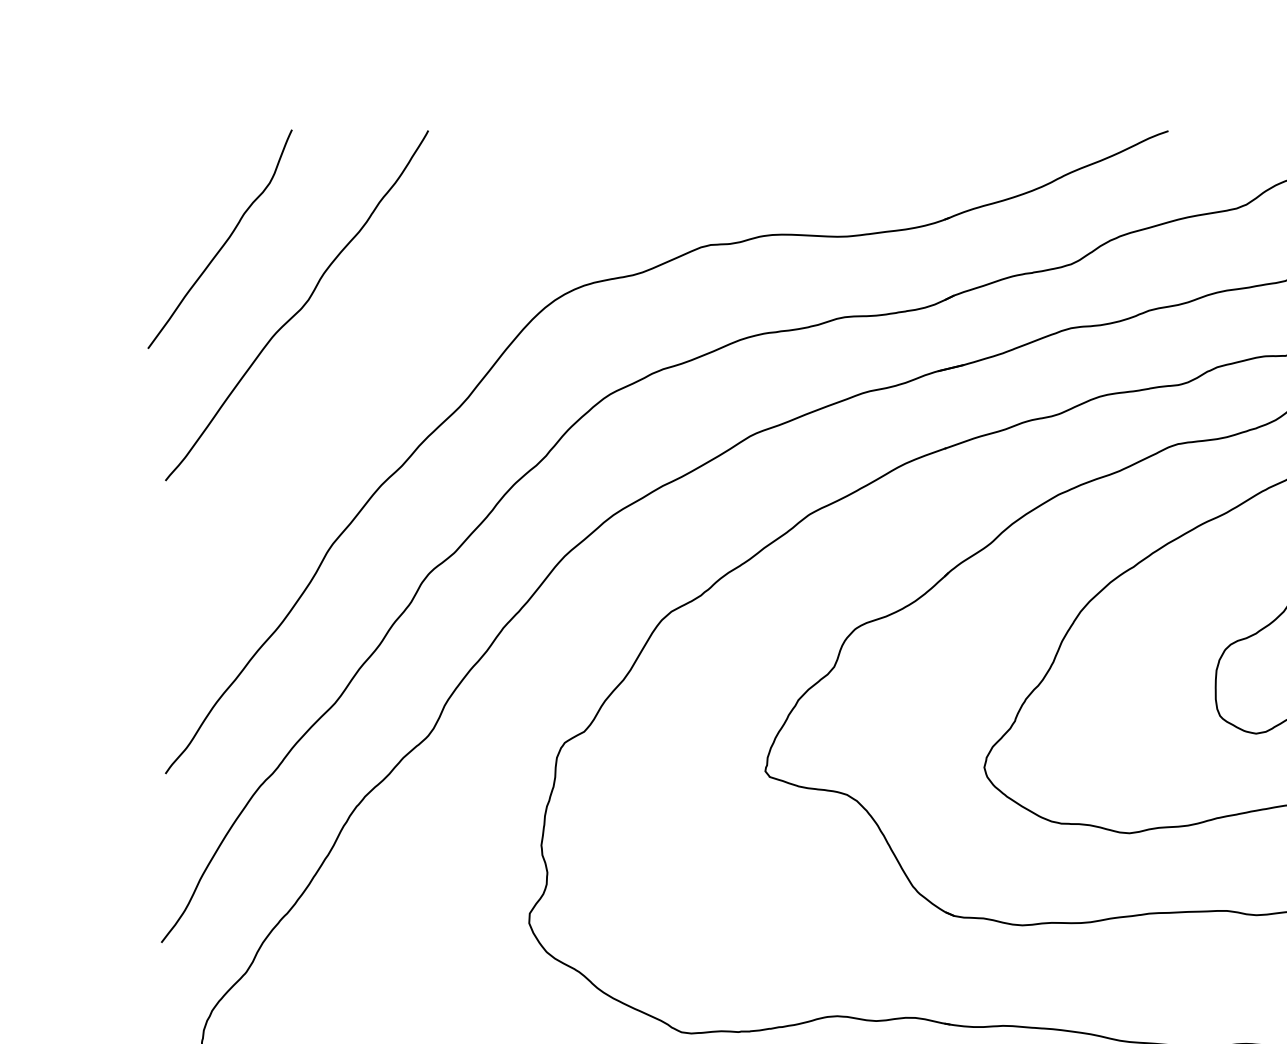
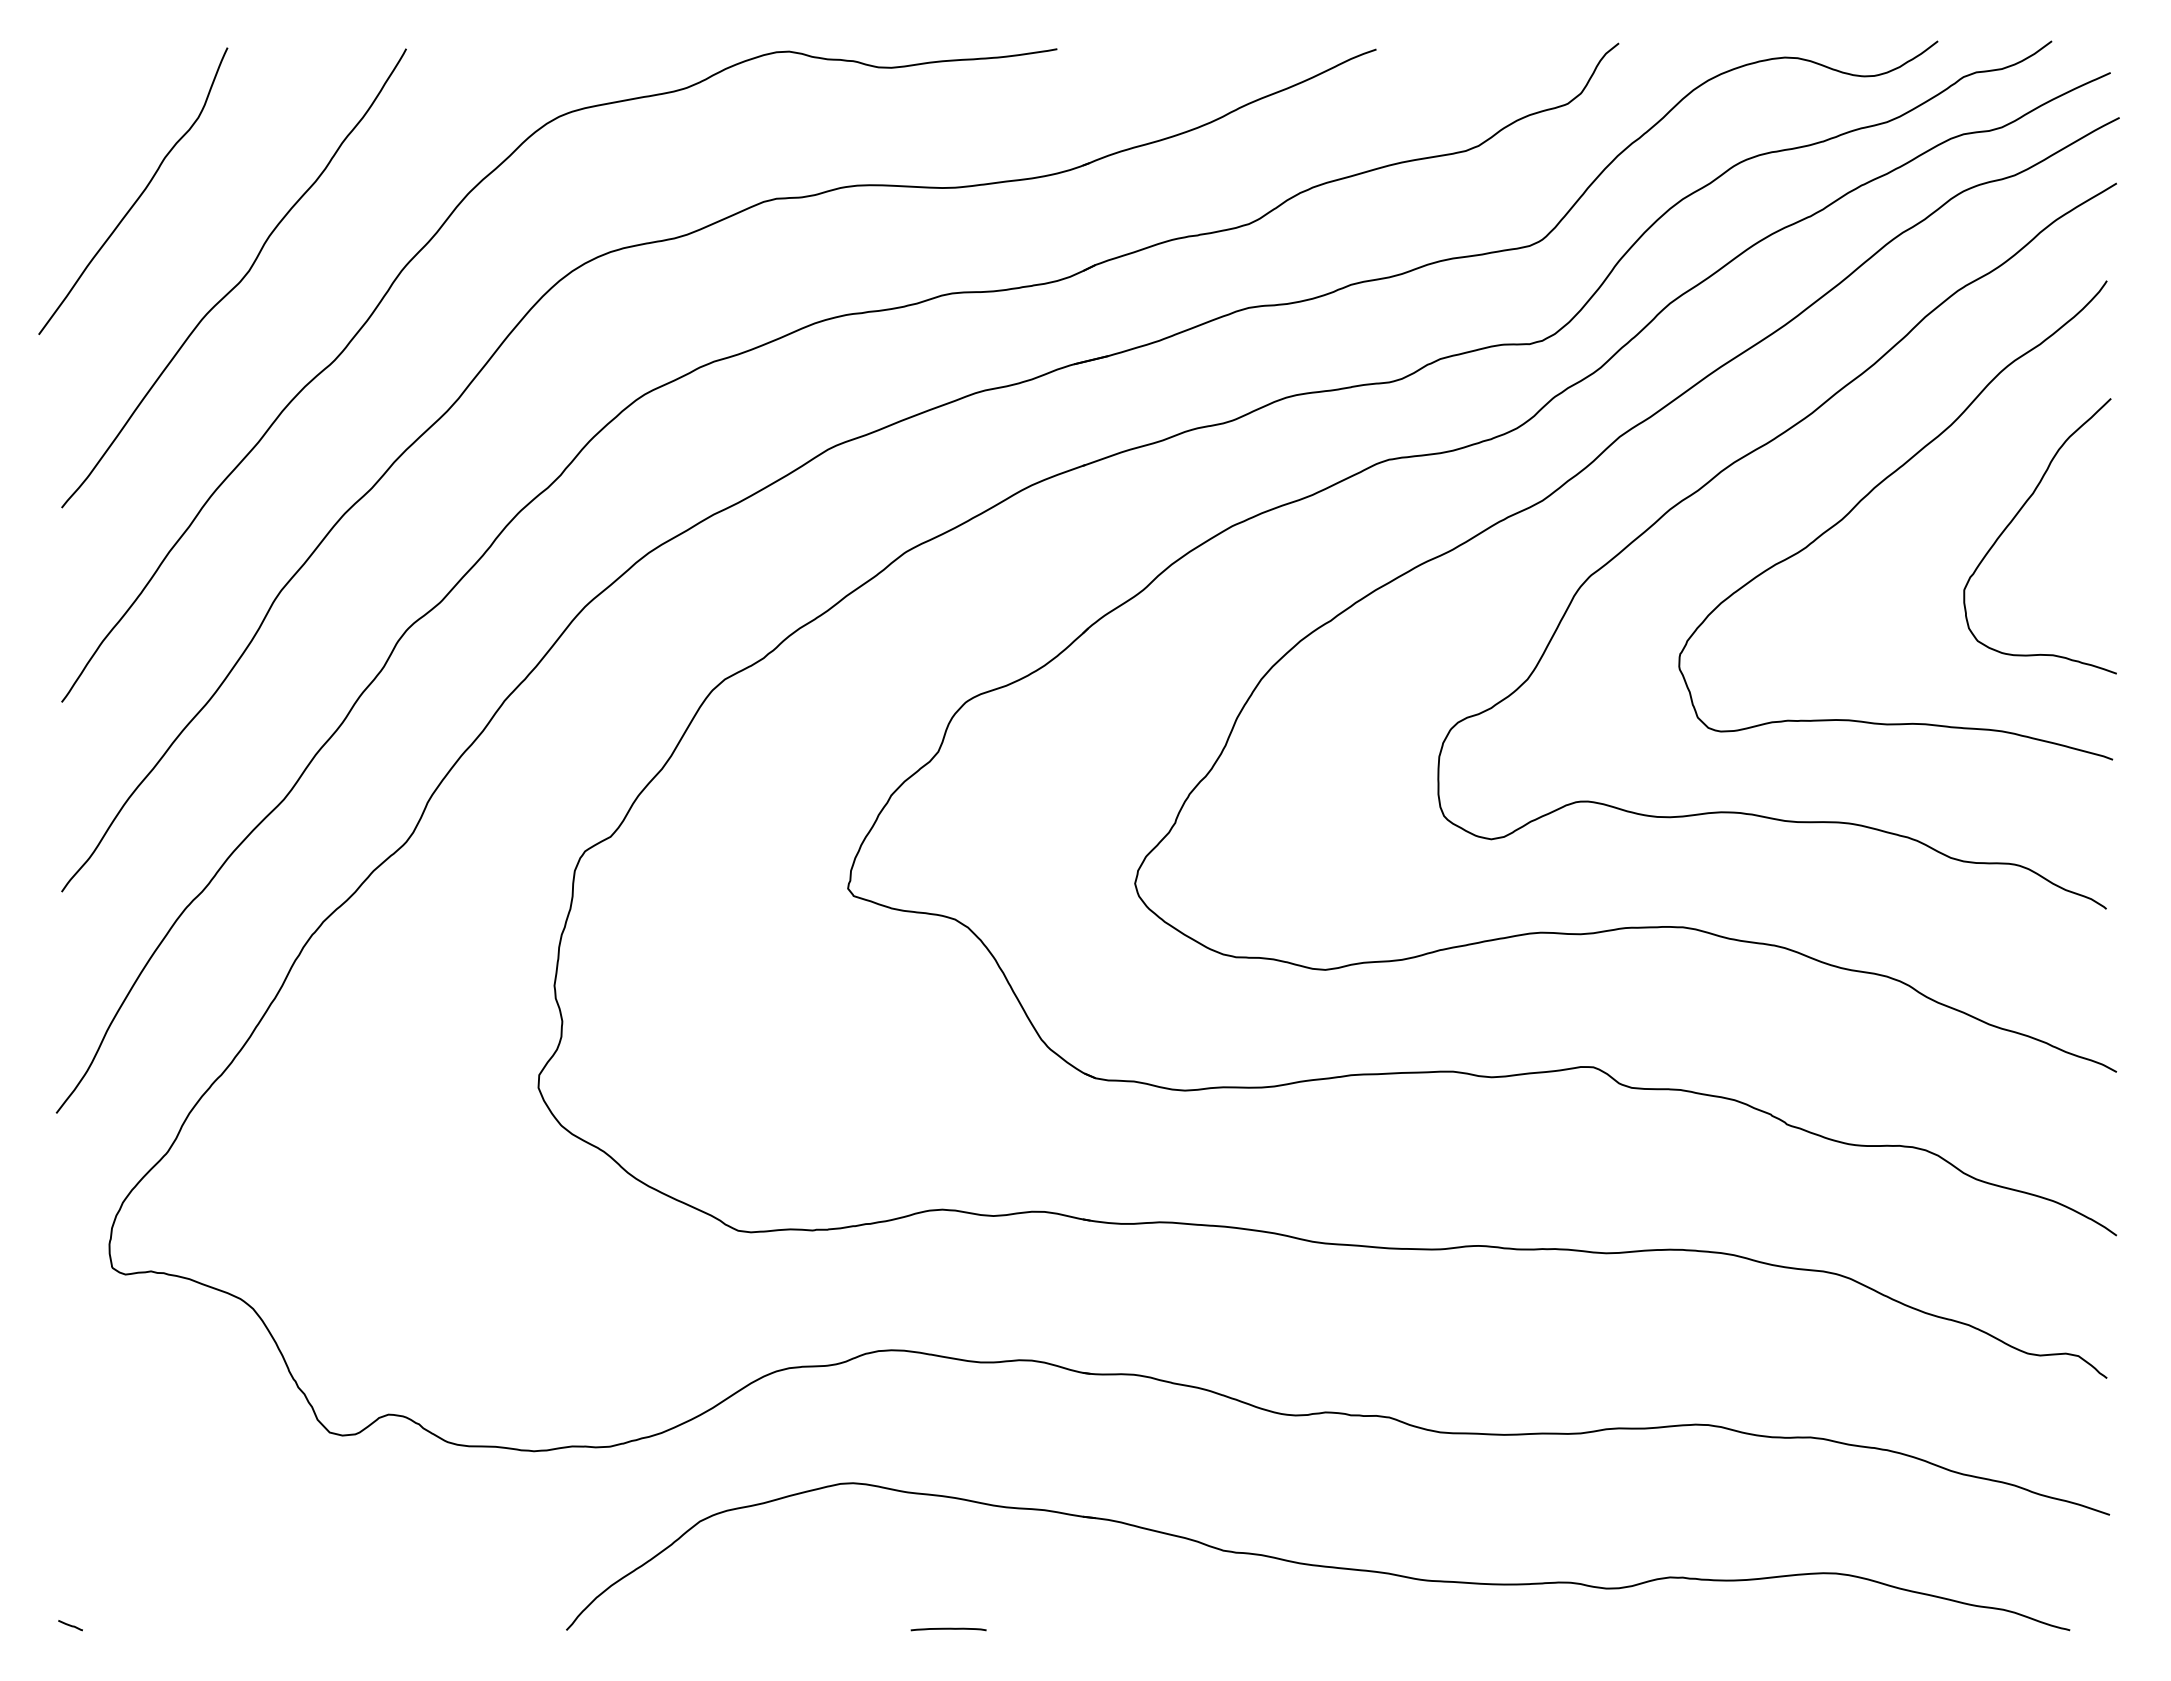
curve: (445, 279) -> (428, 243), added

